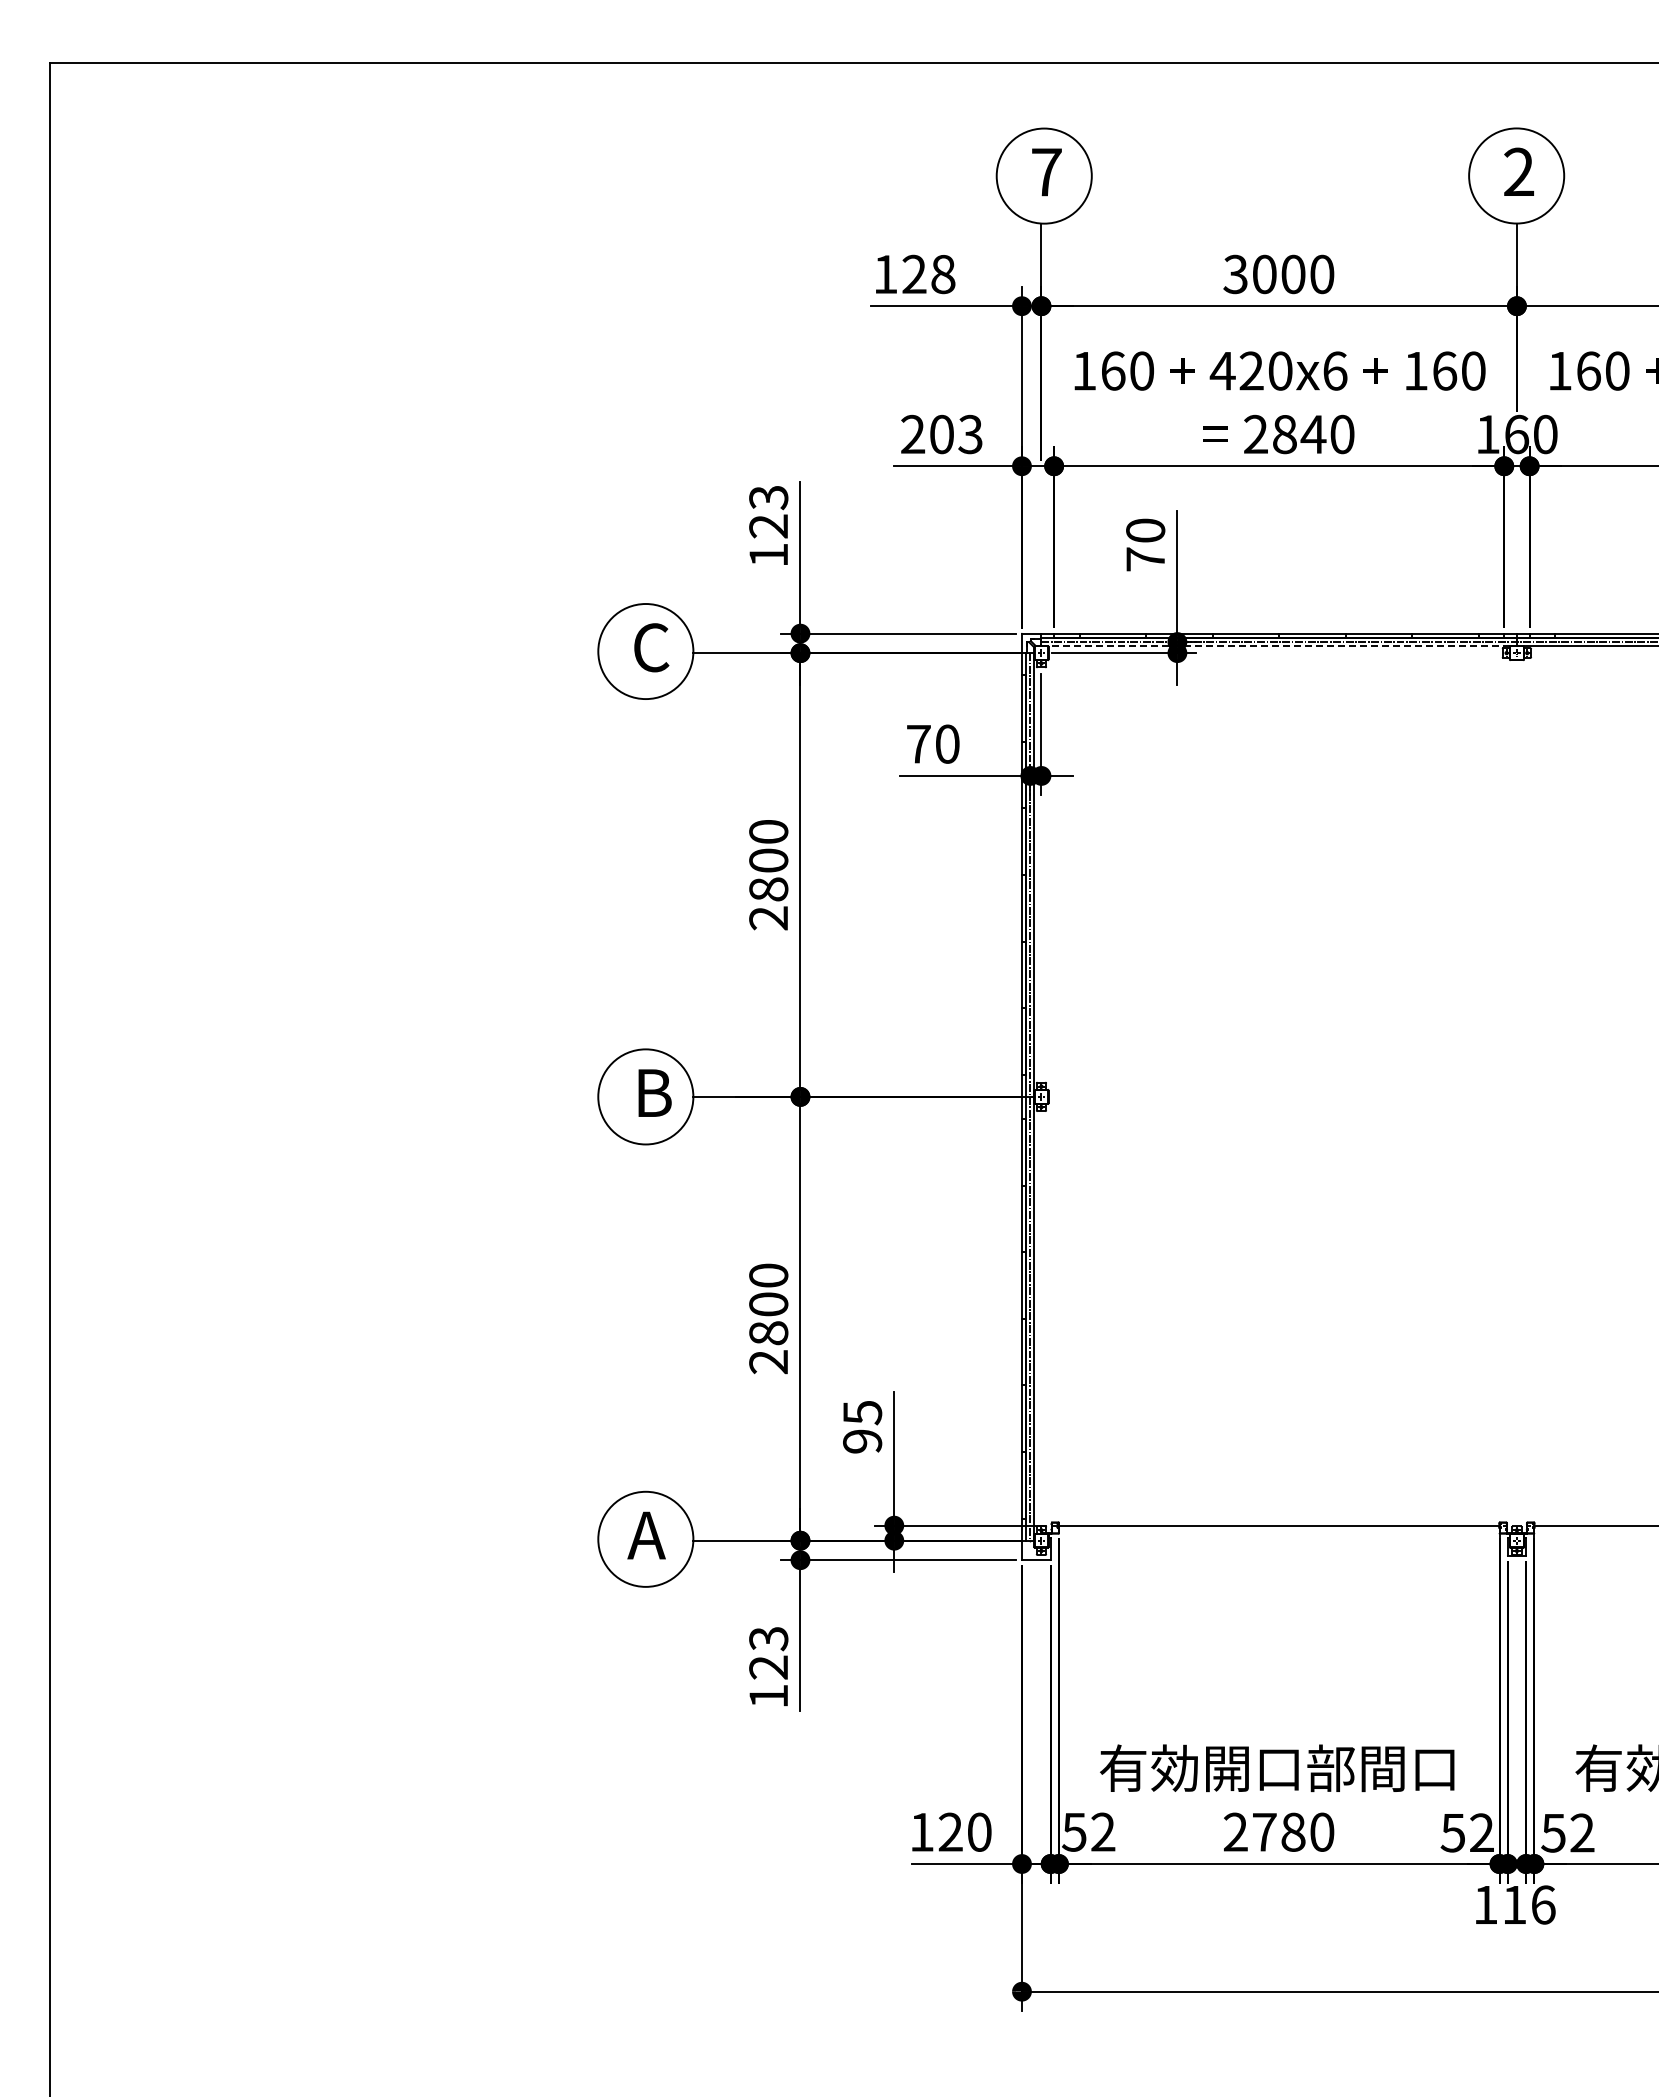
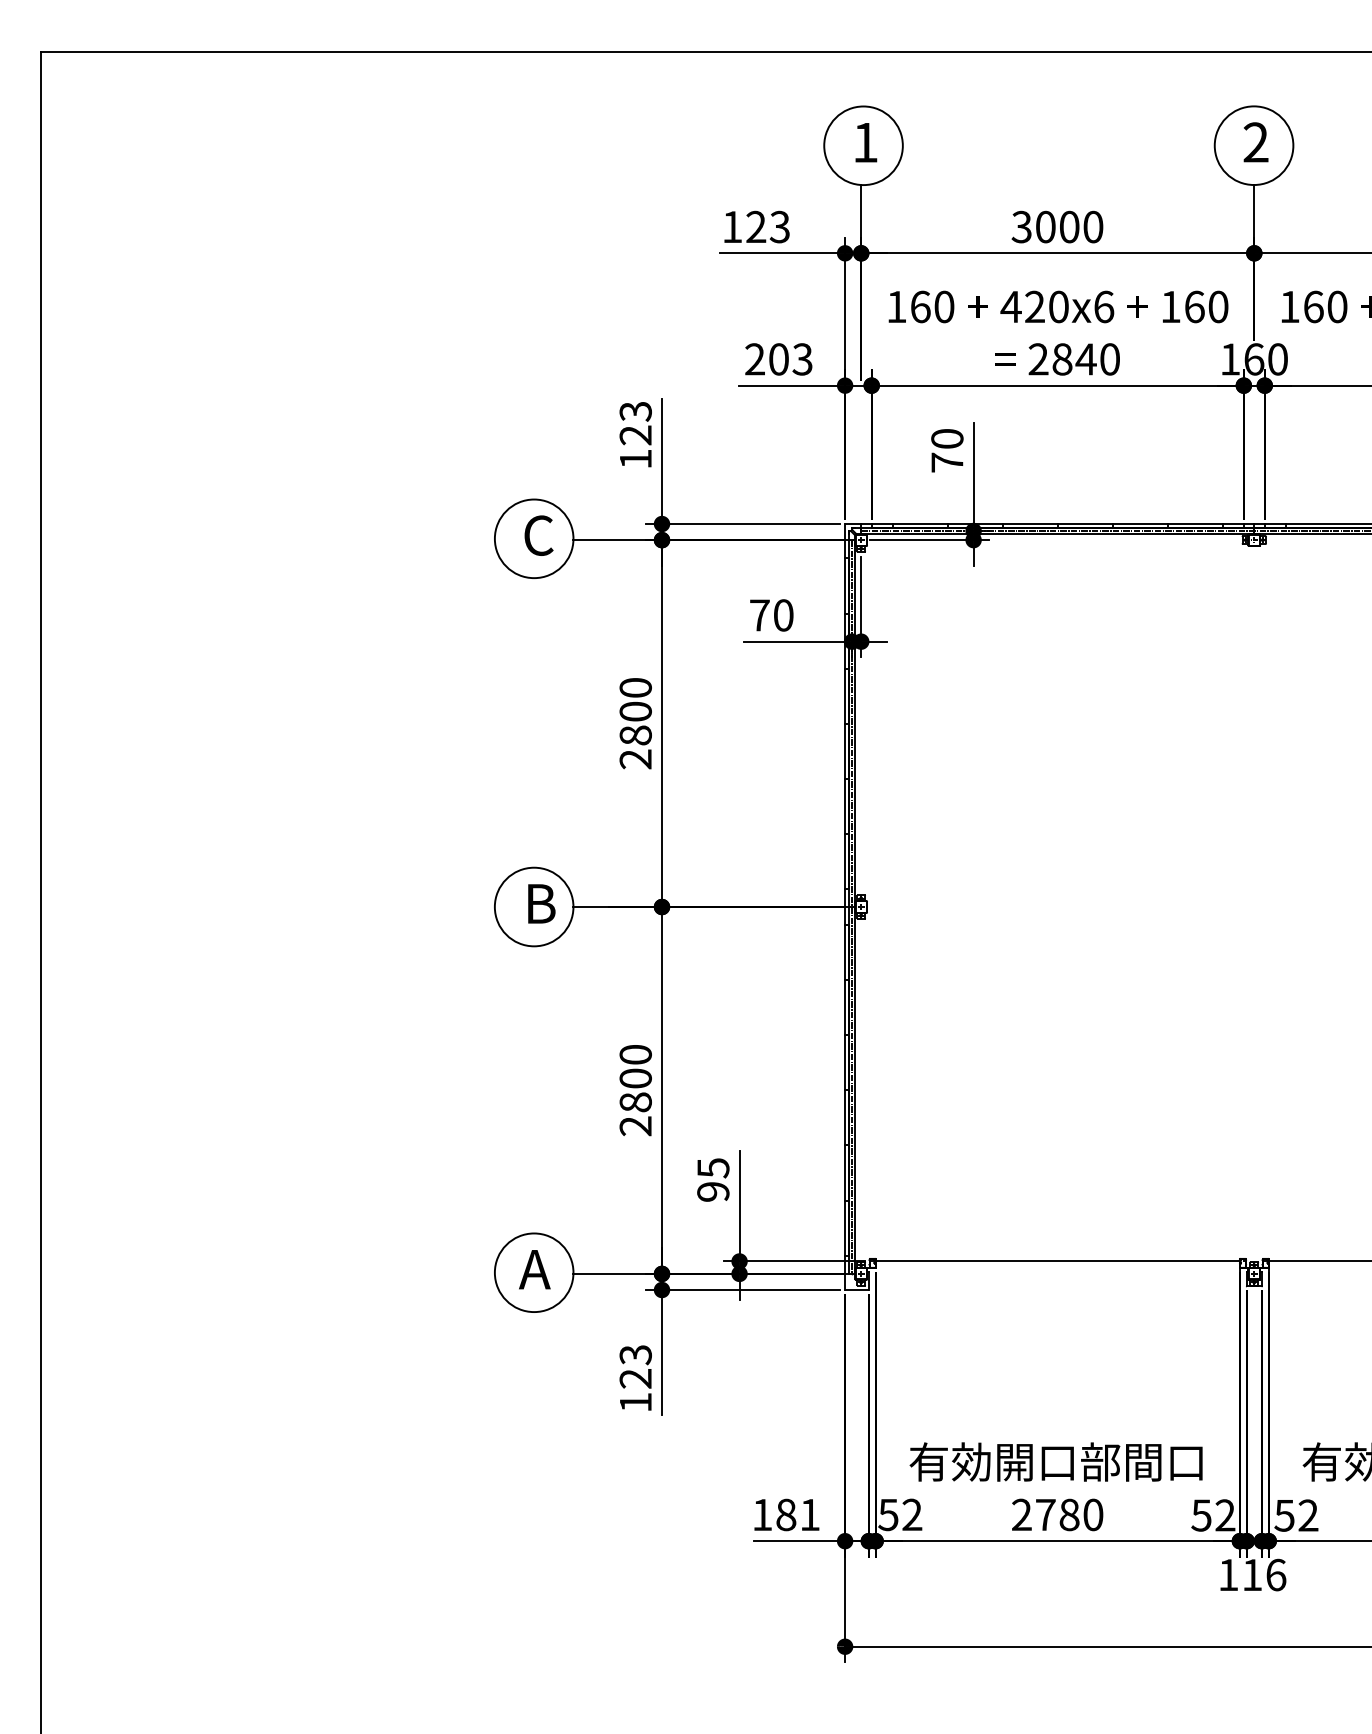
text: (1046, 172) -> (865, 142), 7 -> 1
text: (942, 274) -> (779, 227), 128 -> 123
line: (1279, 646) -> (1058, 534), dashed -> solid
text: (964, 1831) -> (797, 1514), 120 -> 181

